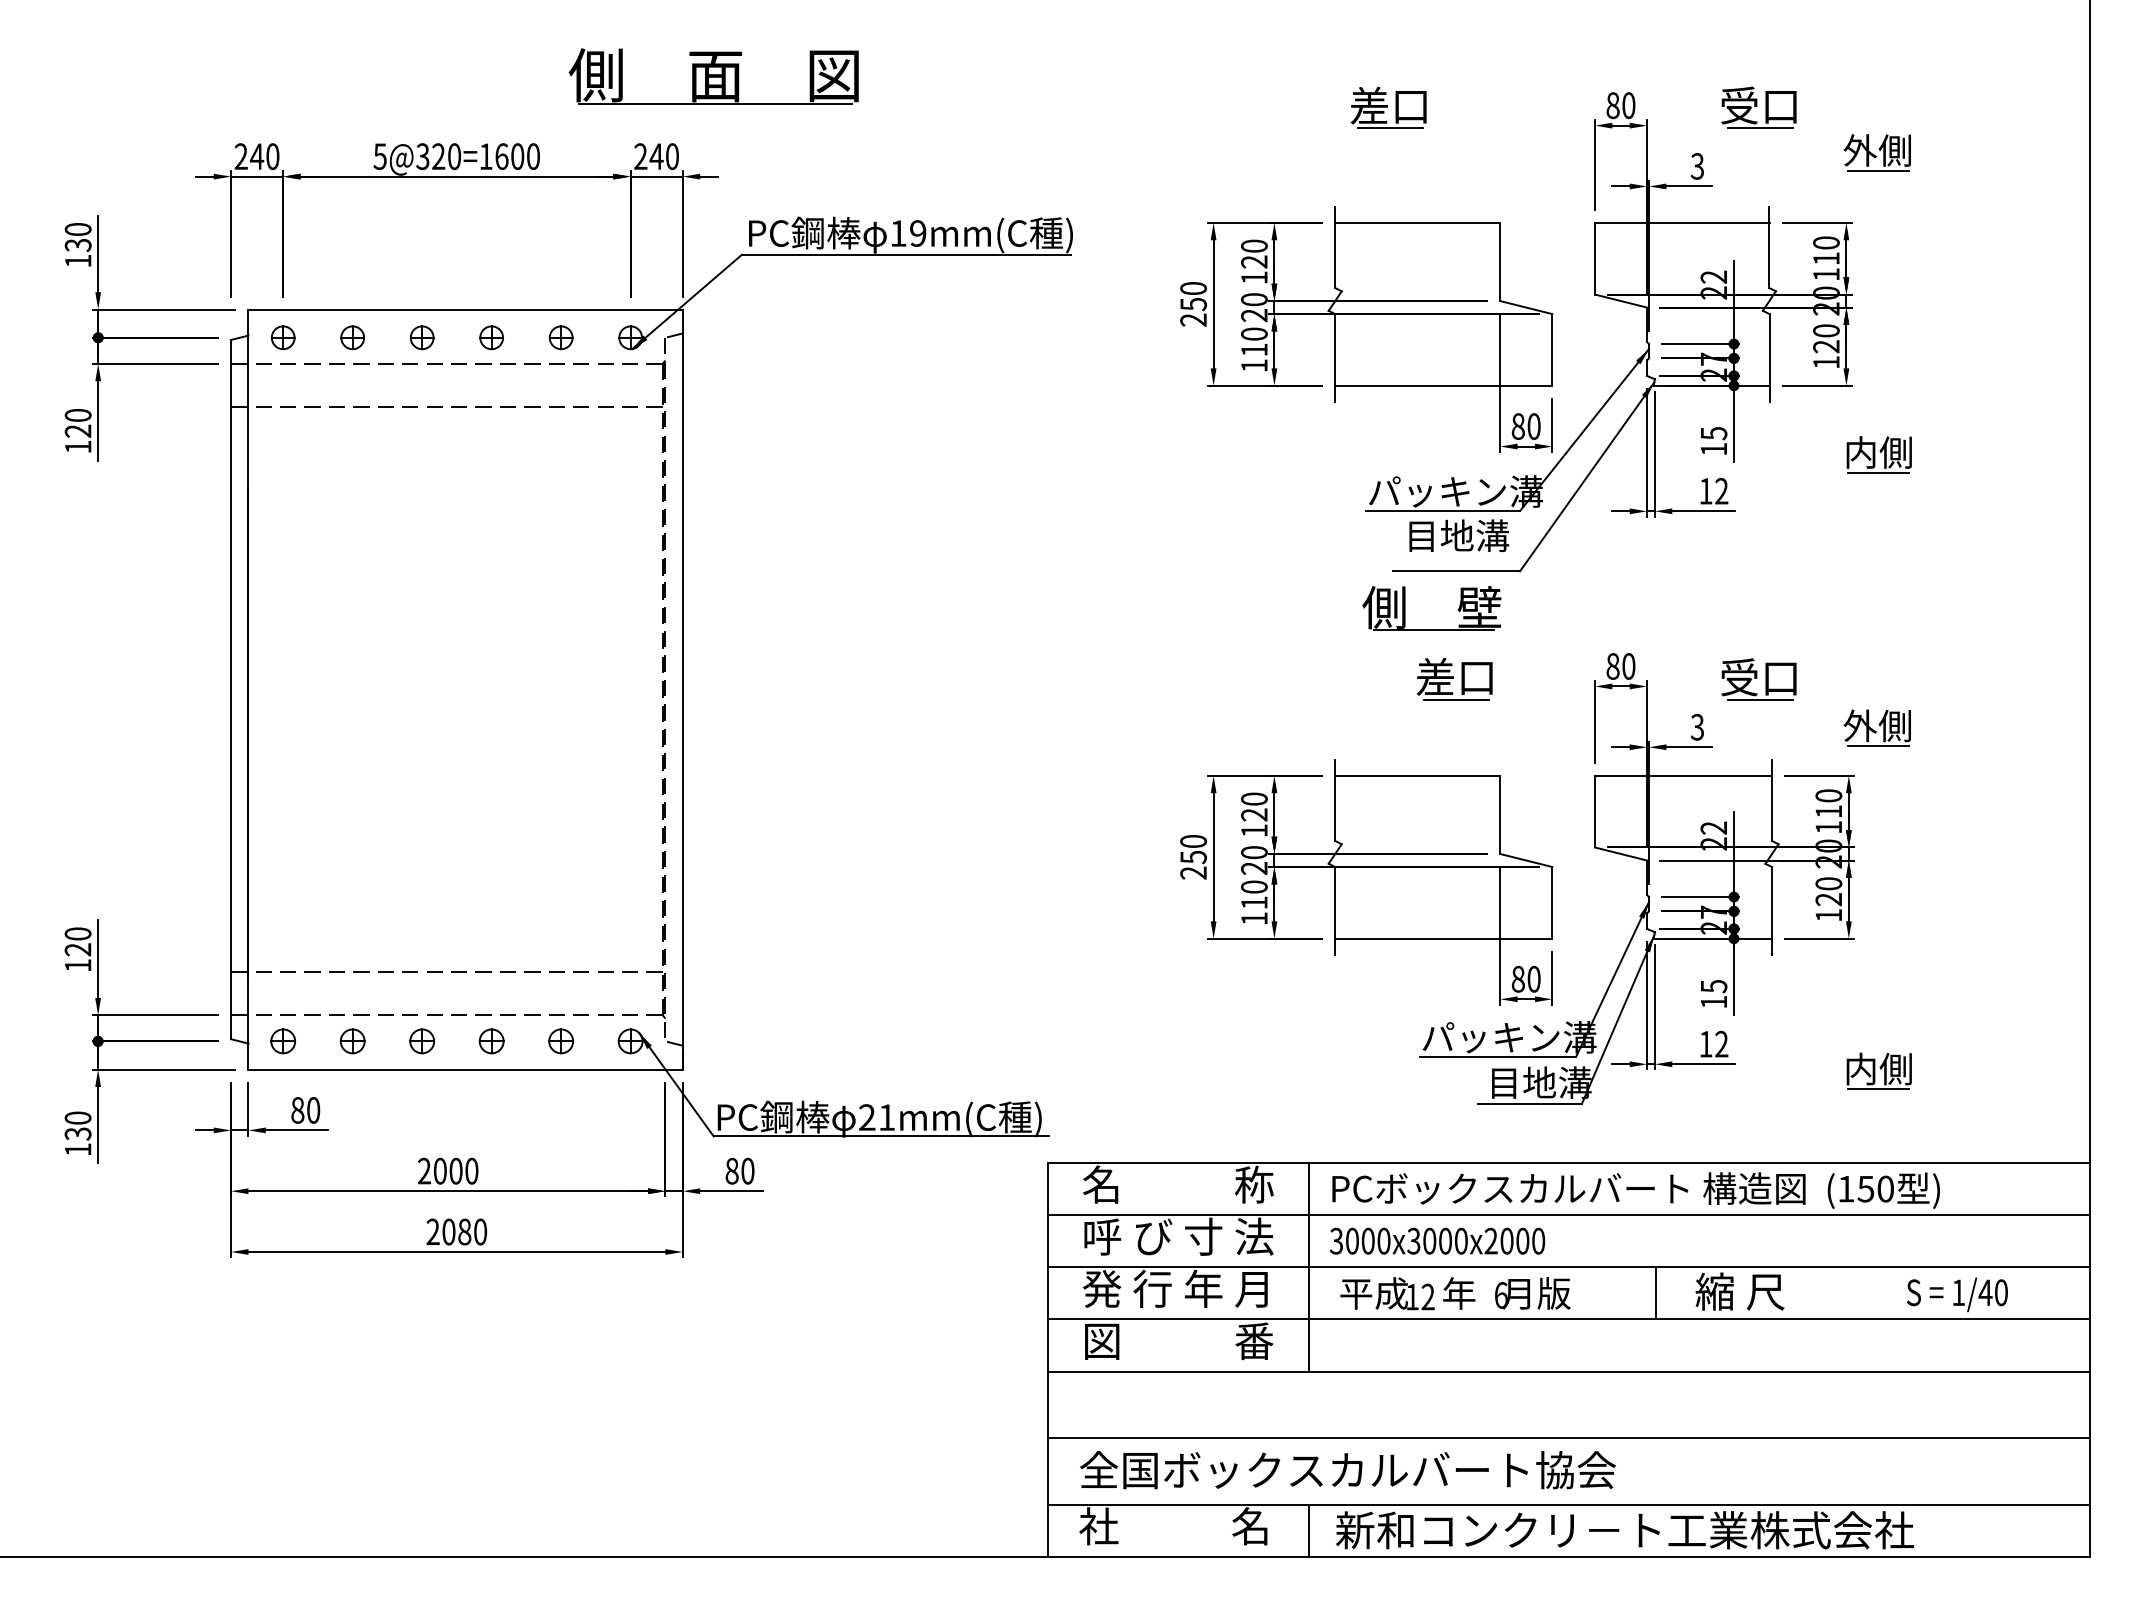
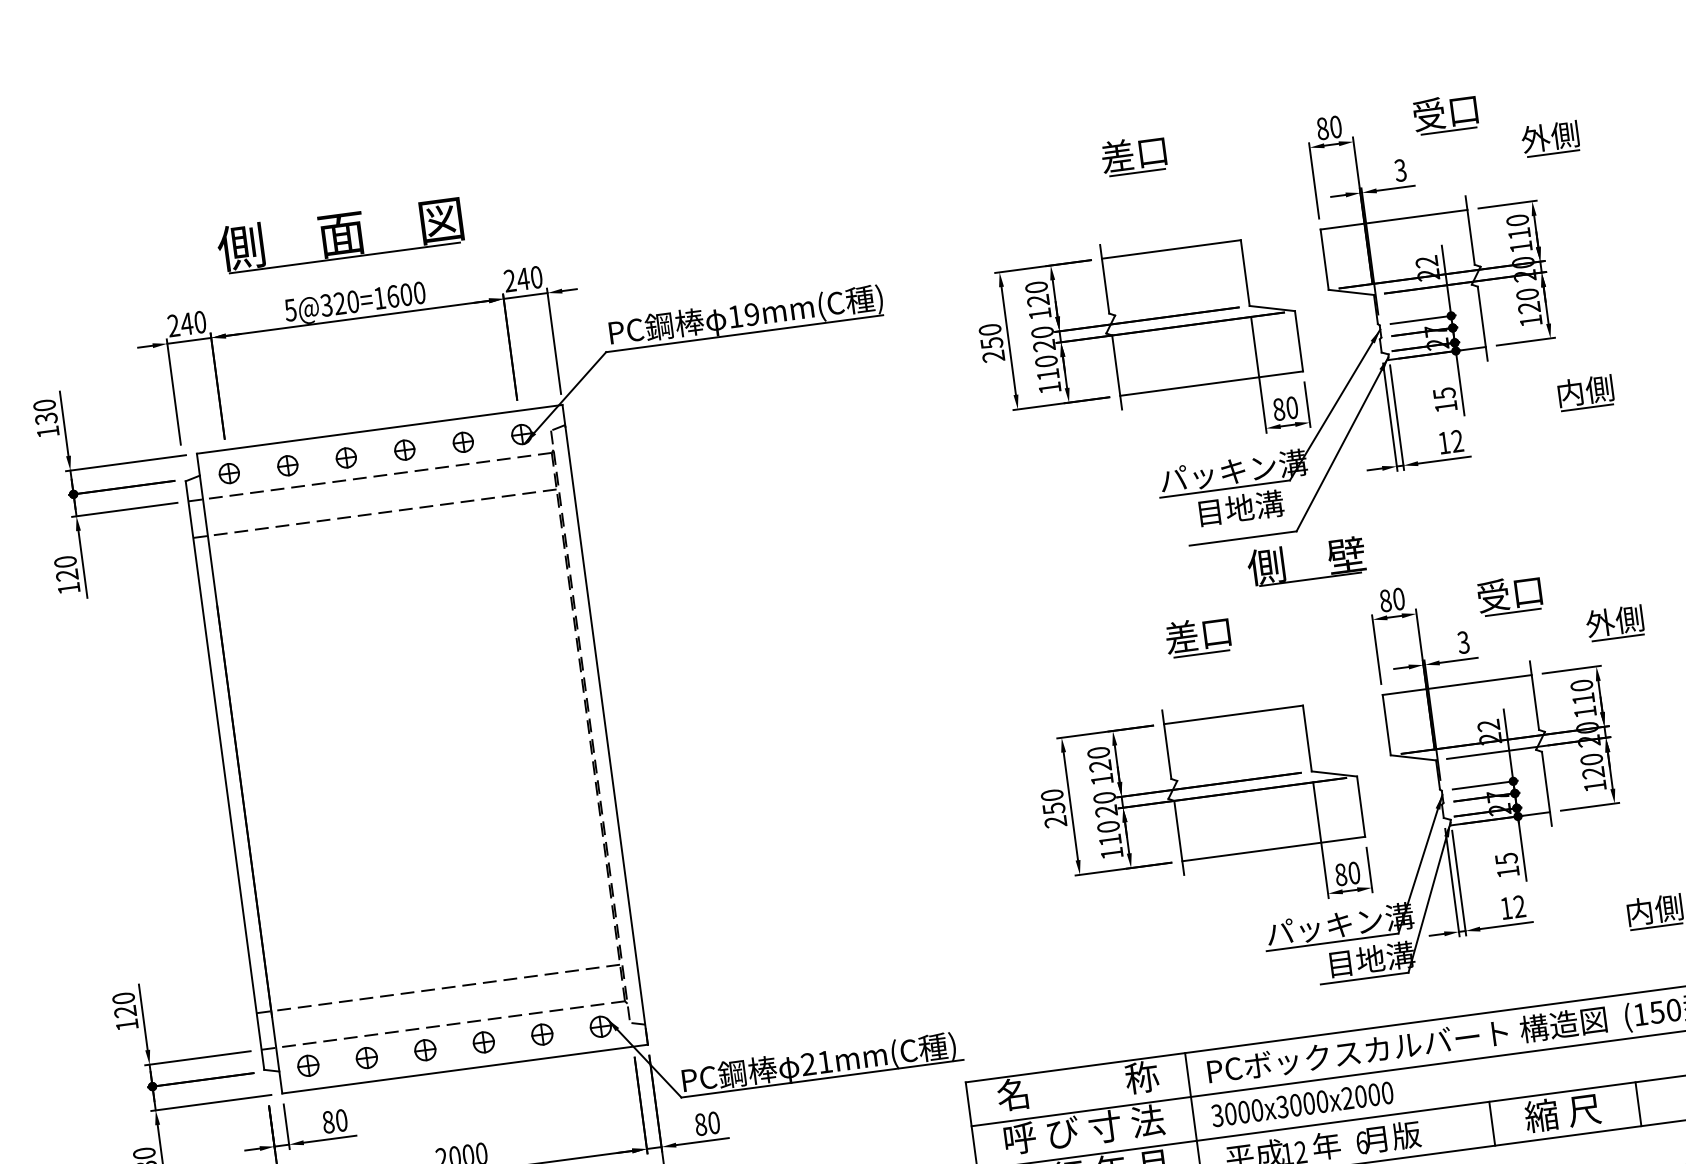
part: (713, 76) -> (339, 234), moved
part: (1431, 629) -> (1308, 579), moved
part: (1454, 678) -> (1197, 636), moved
line: (1829, 1293) -> (1638, 1104), added

